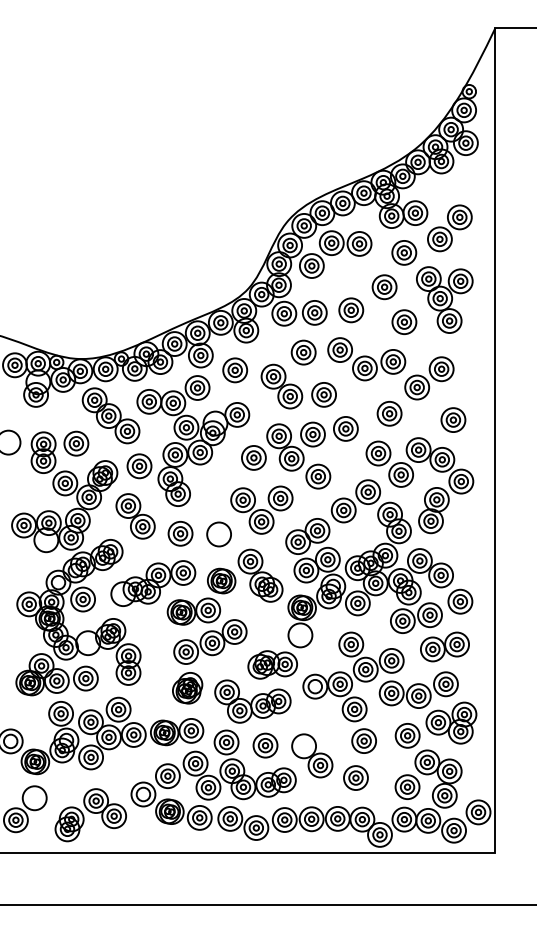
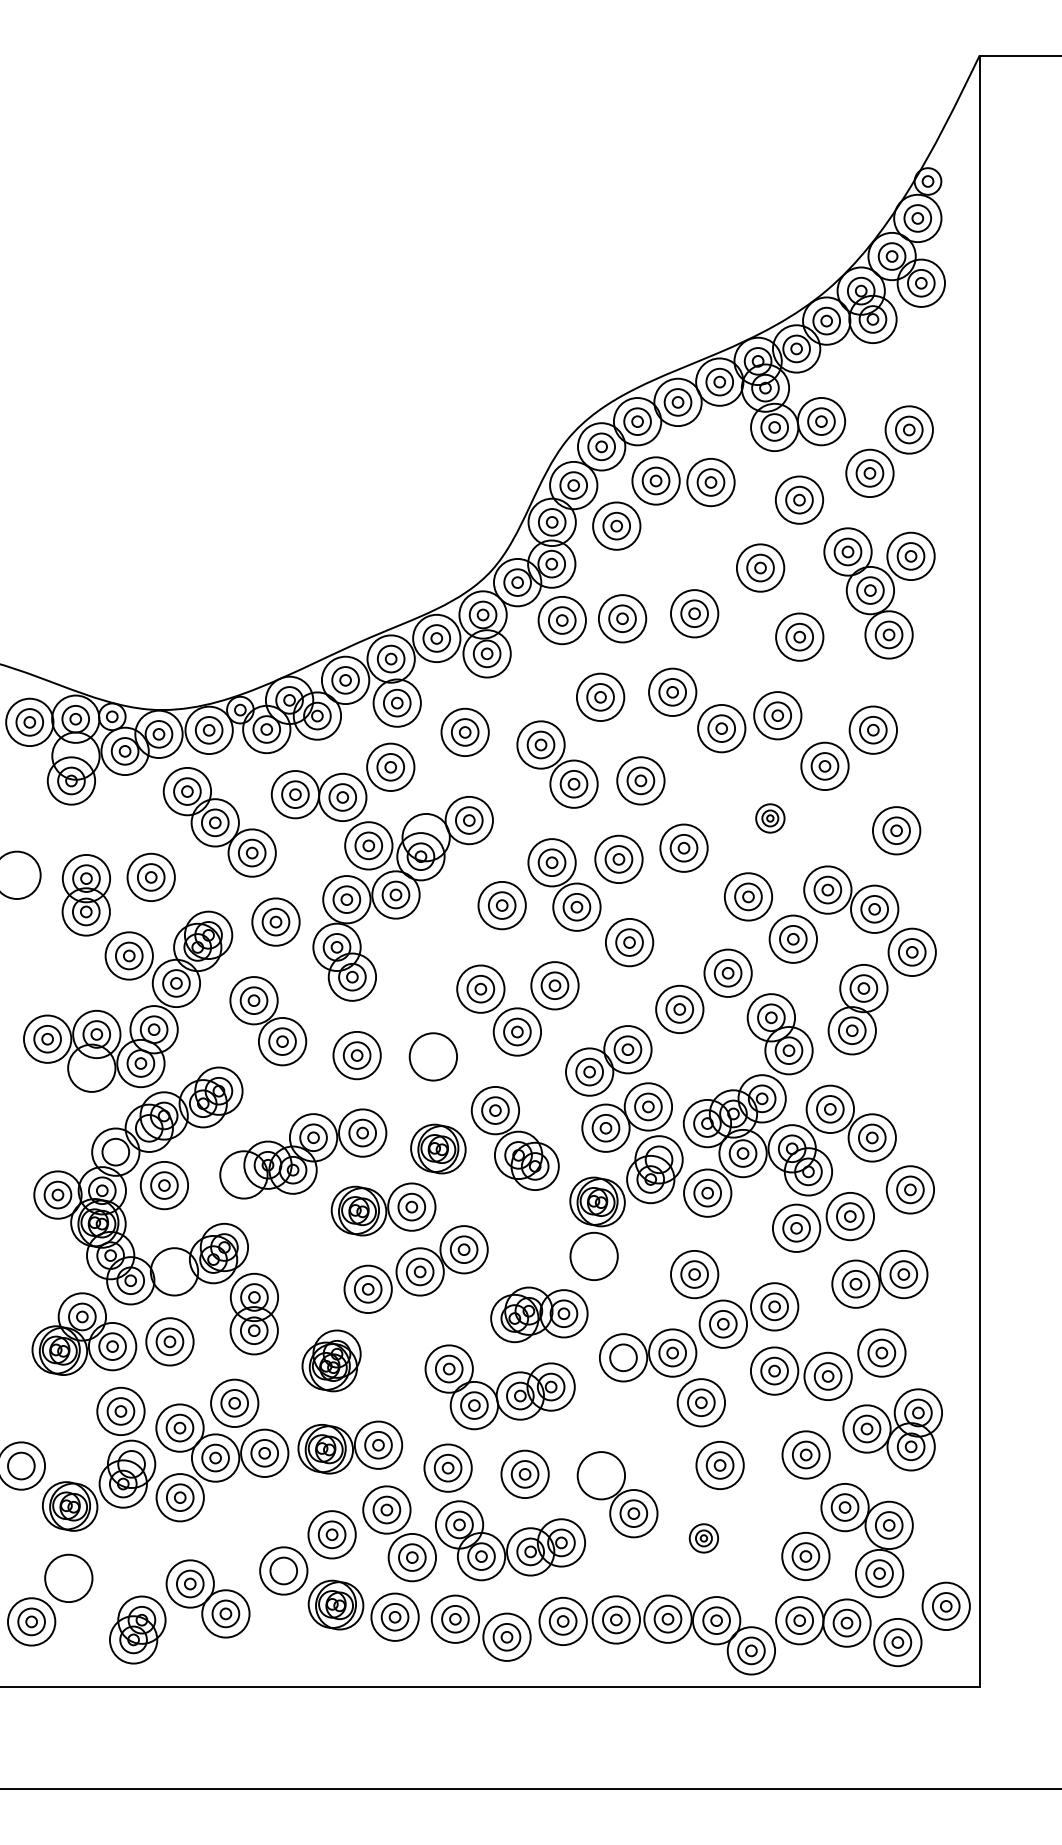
part: (389, 413) -> (770, 817), size x0.6
part: (187, 688) -> (331, 1361), moved
part: (355, 777) -> (703, 1537), size x0.6

